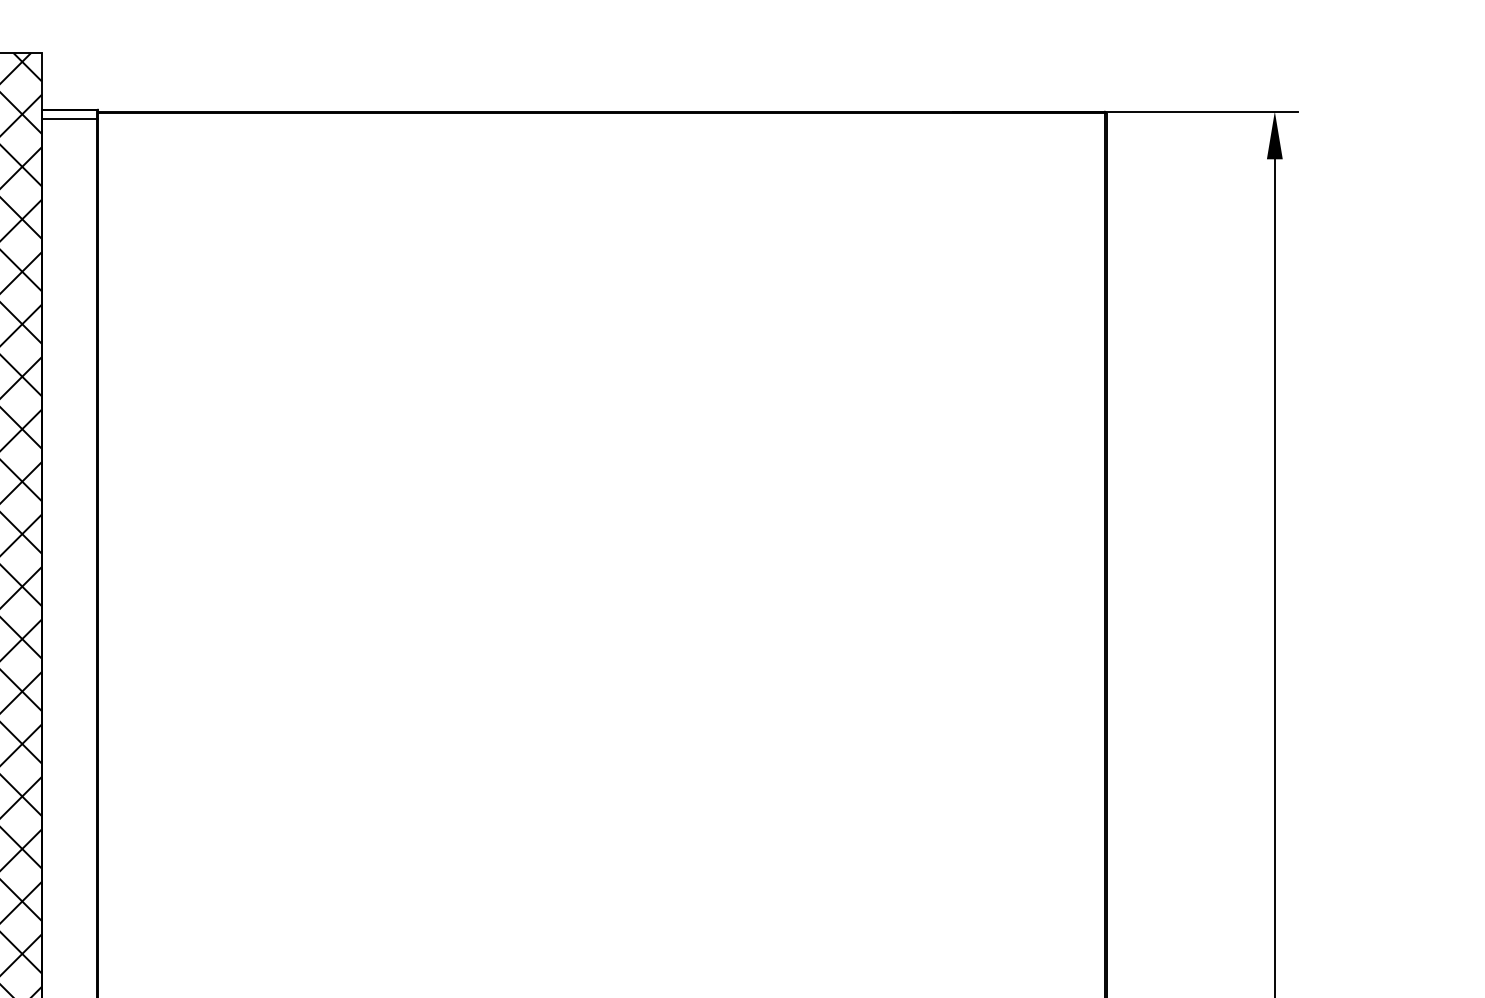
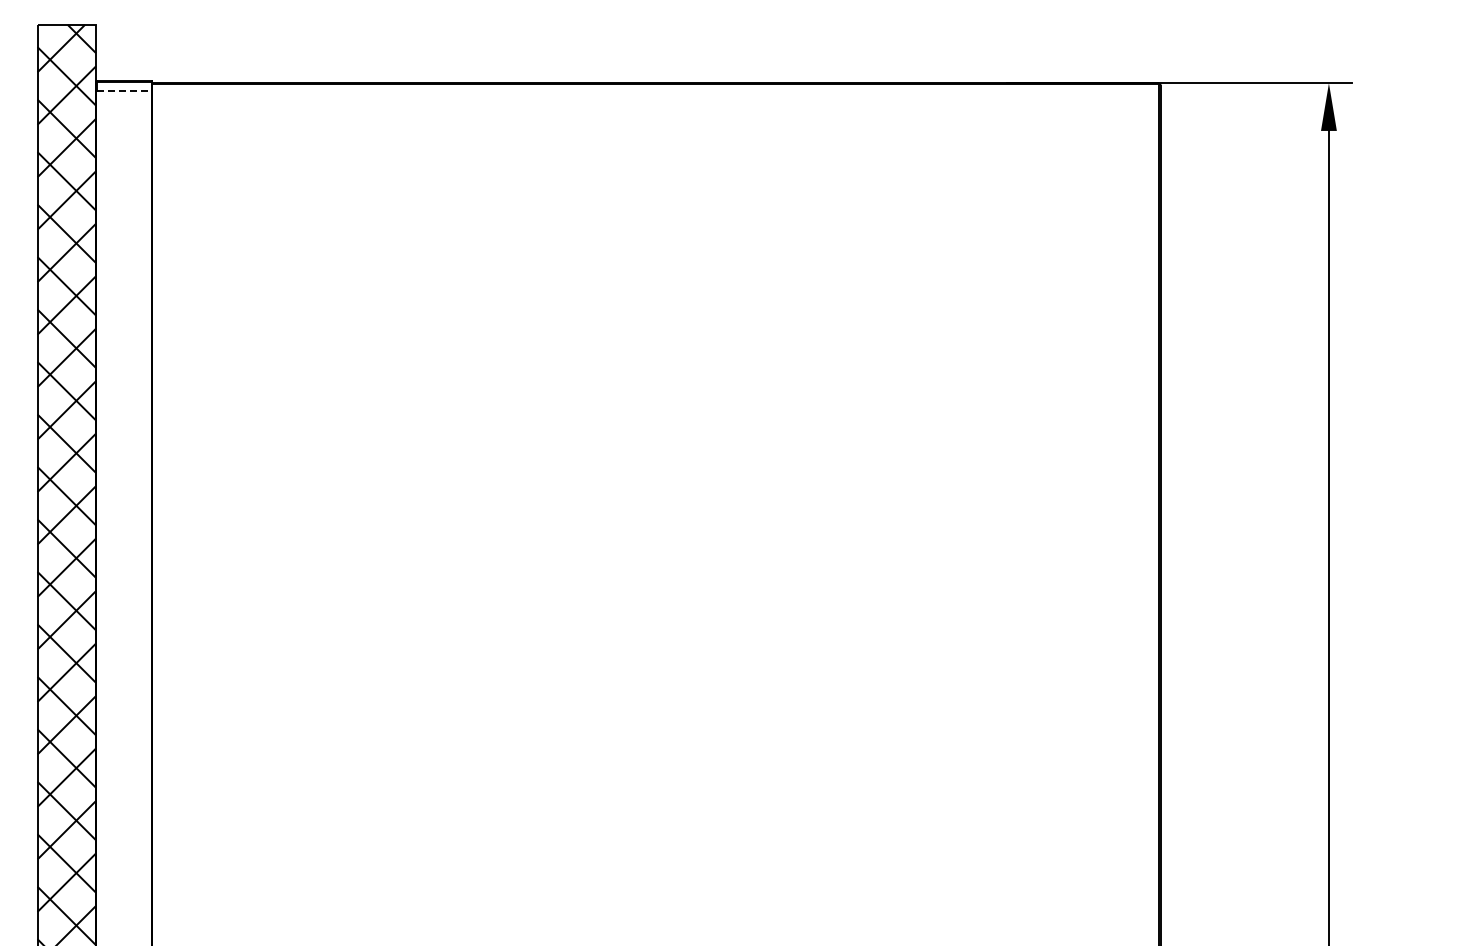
line: (70, 119) -> (124, 91), solid -> dashed

